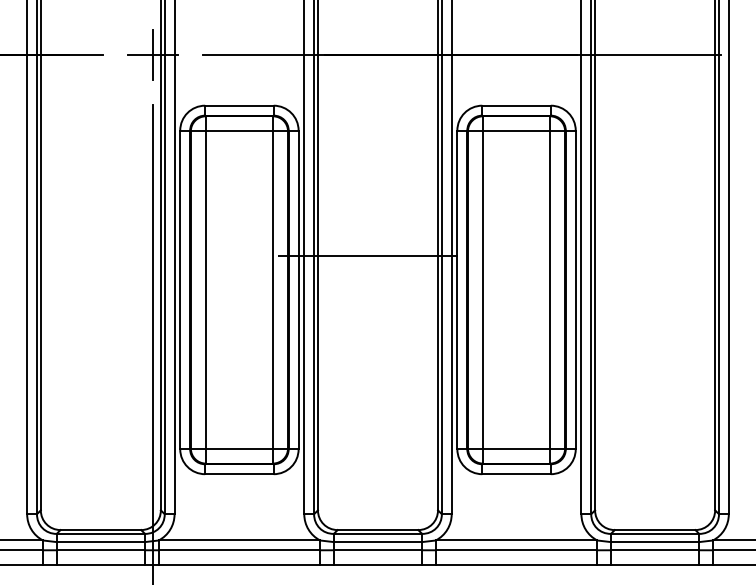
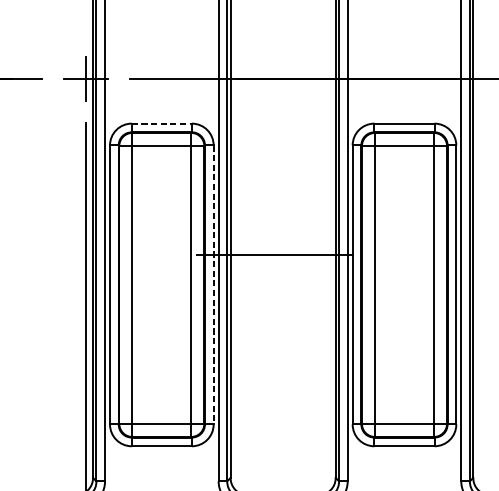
line: (239, 105) -> (161, 123), solid -> dashed
line: (298, 290) -> (213, 285), solid -> dashed

